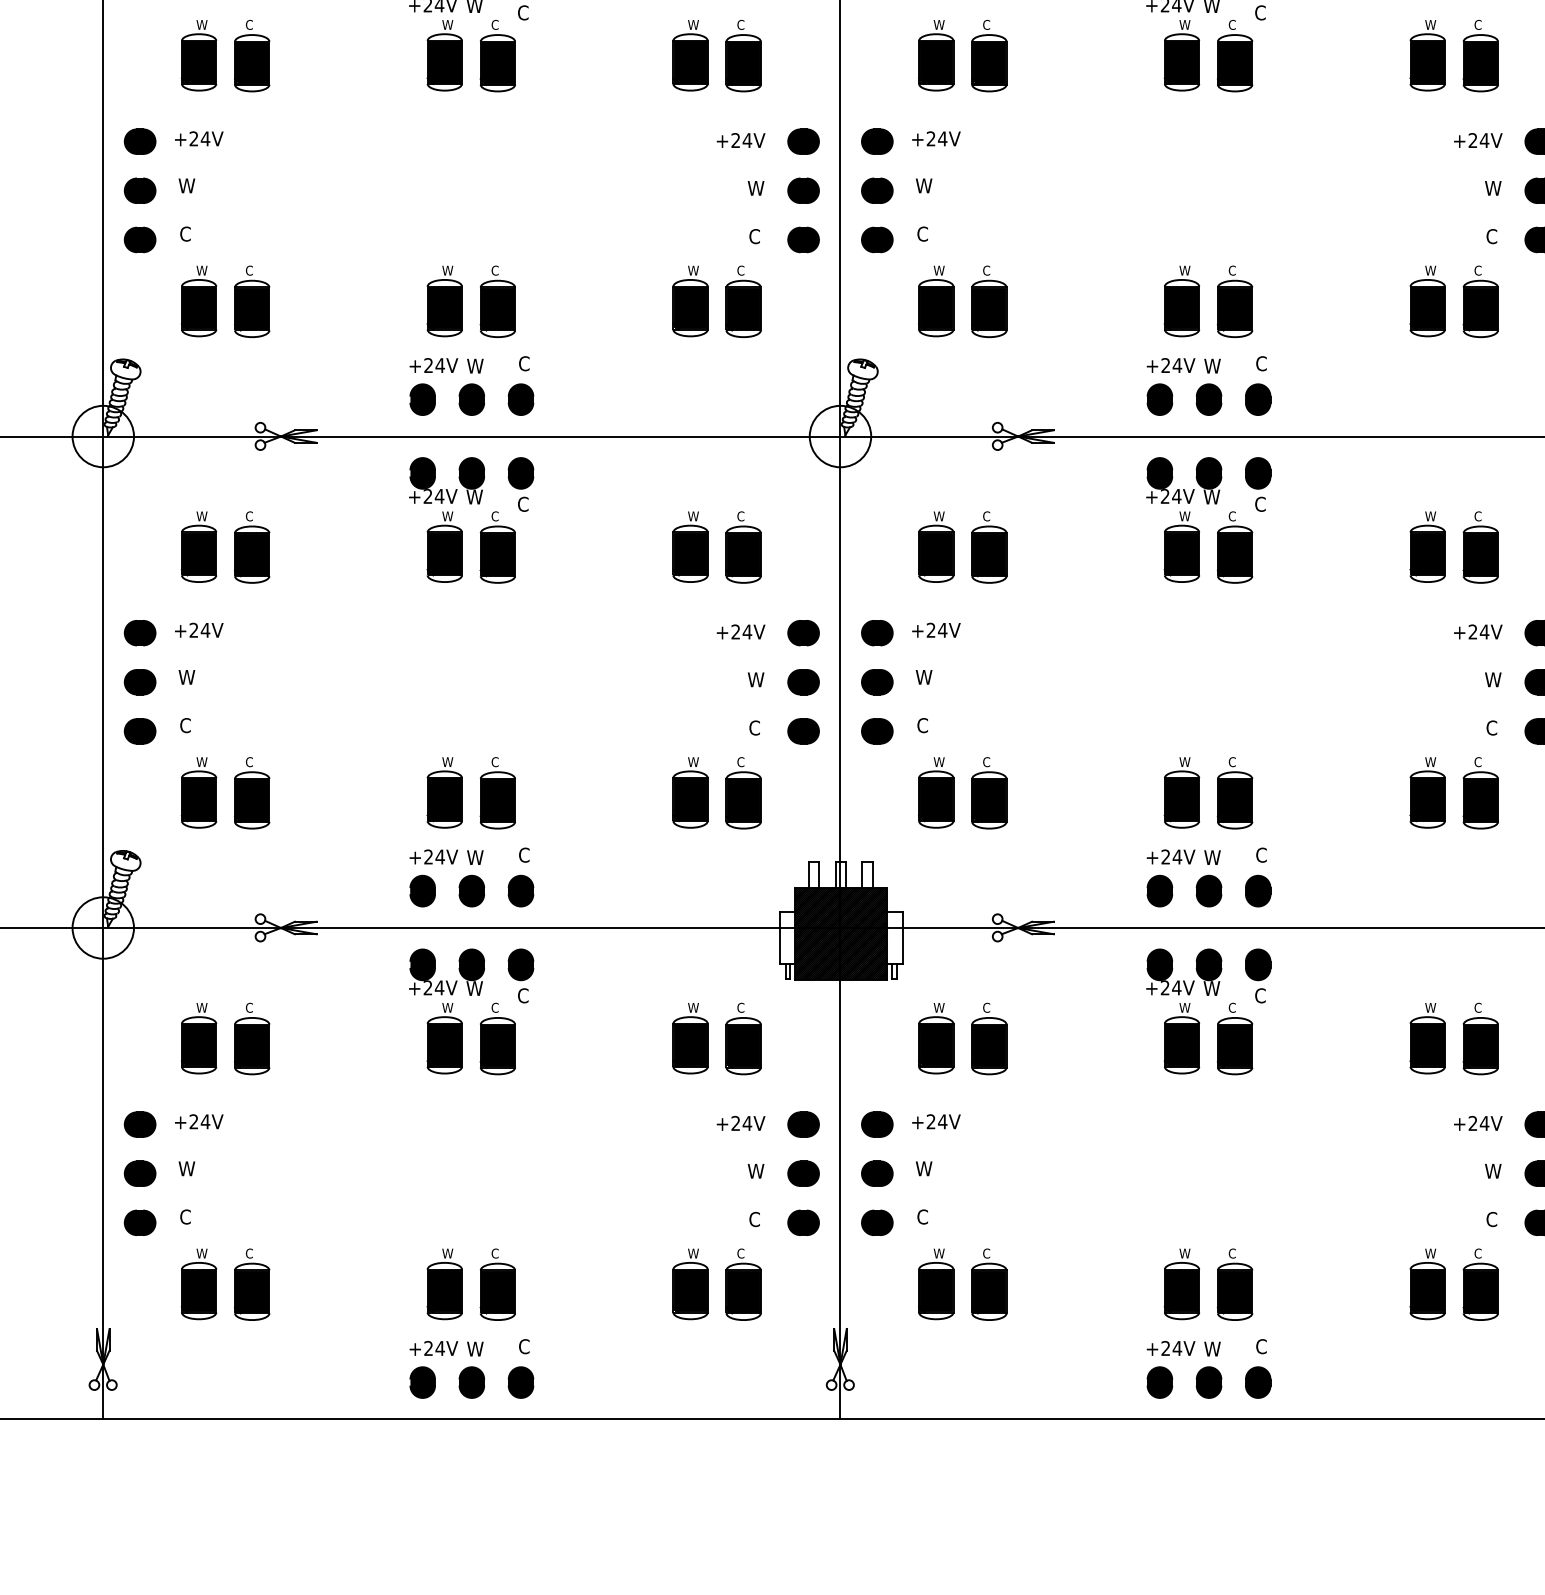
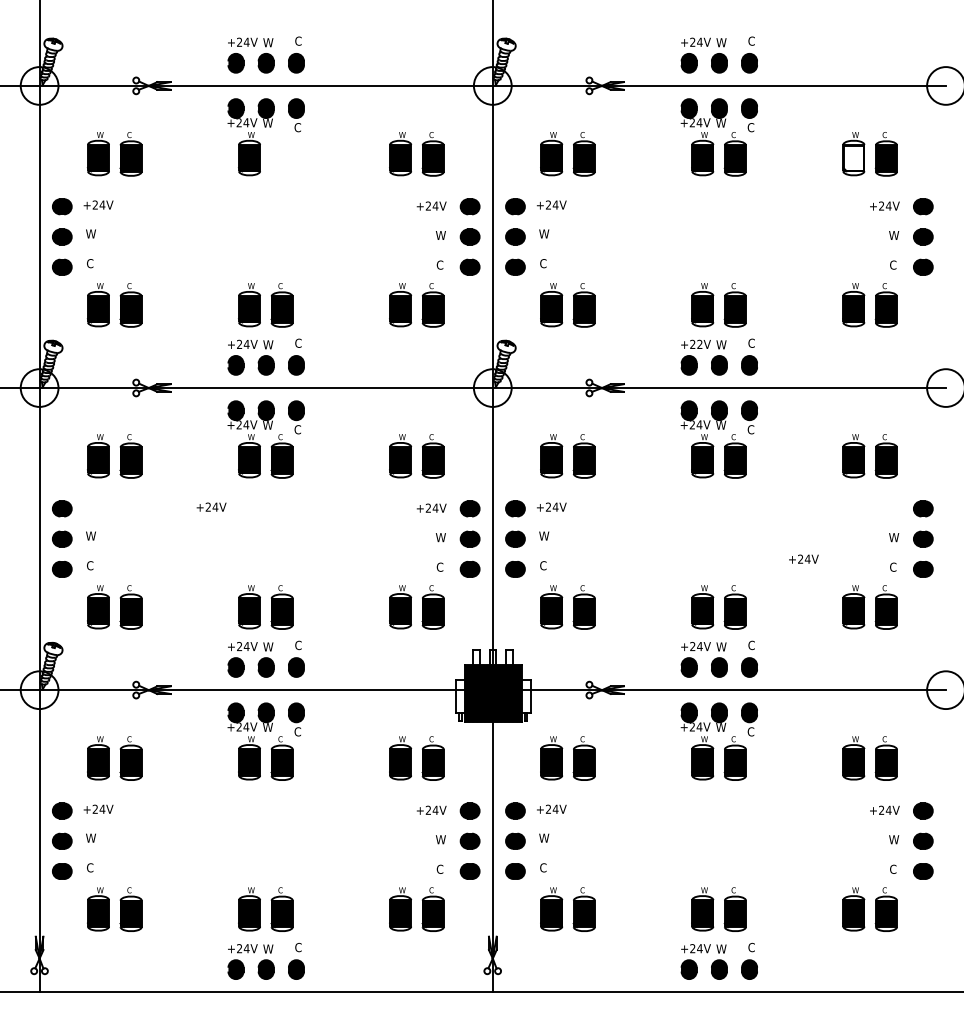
part: (496, 56) -> (281, 154), removed
fill: (1427, 61) -> (853, 157), removed
text: (1176, 364) -> (699, 343), +24V -> +22V
text: (199, 629) -> (211, 506), moved
text: (1477, 630) -> (803, 558), moved

